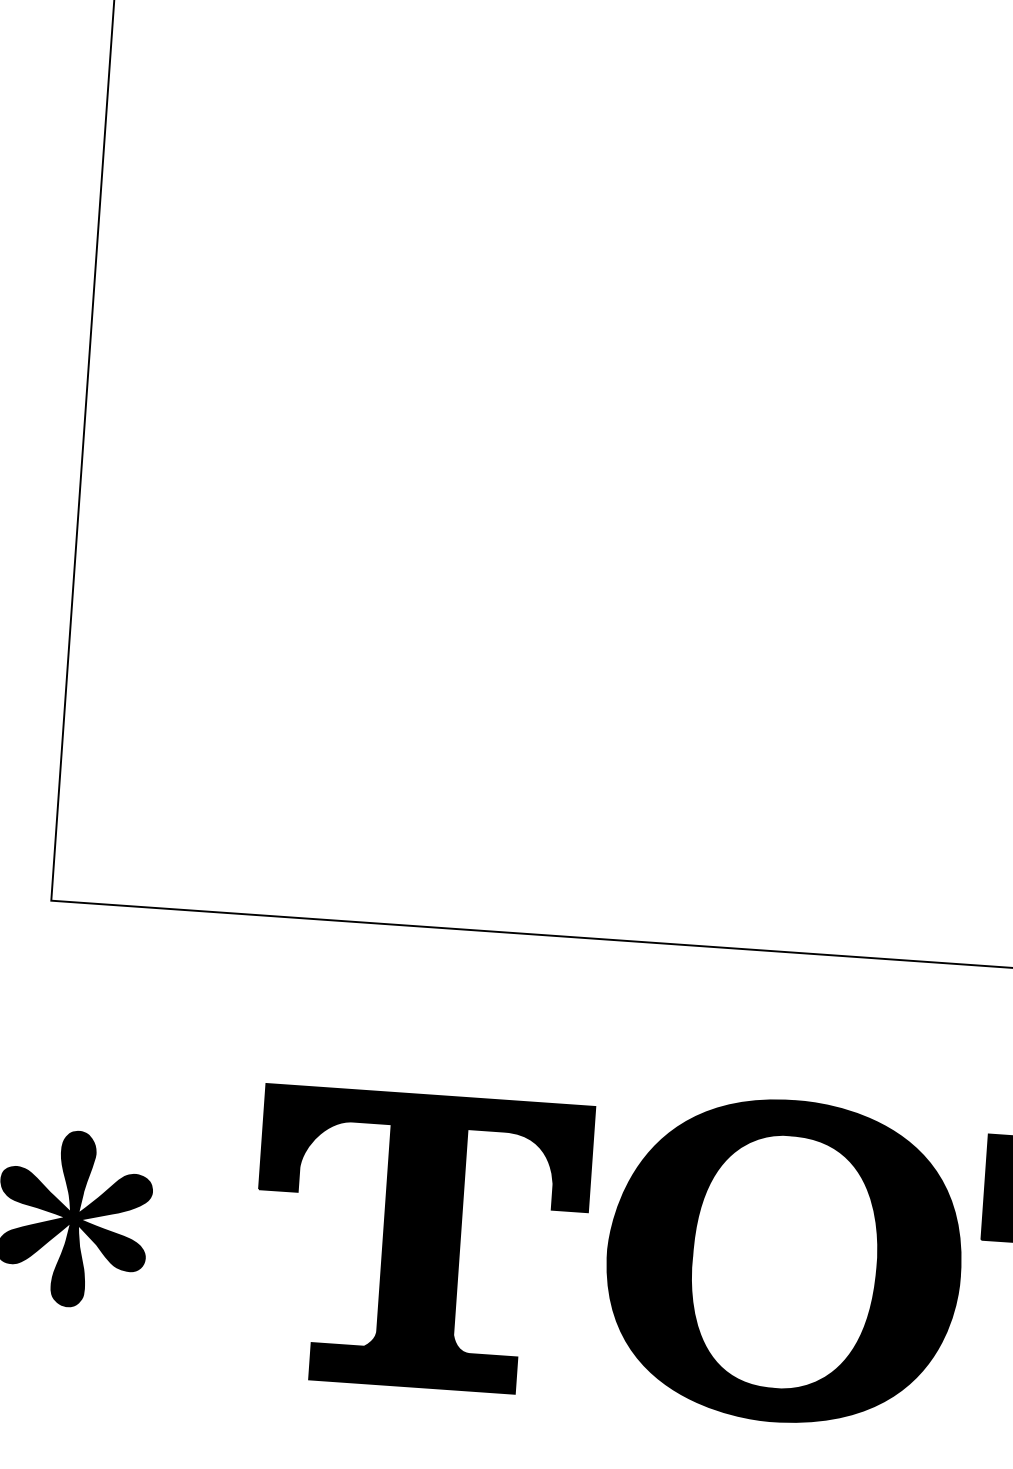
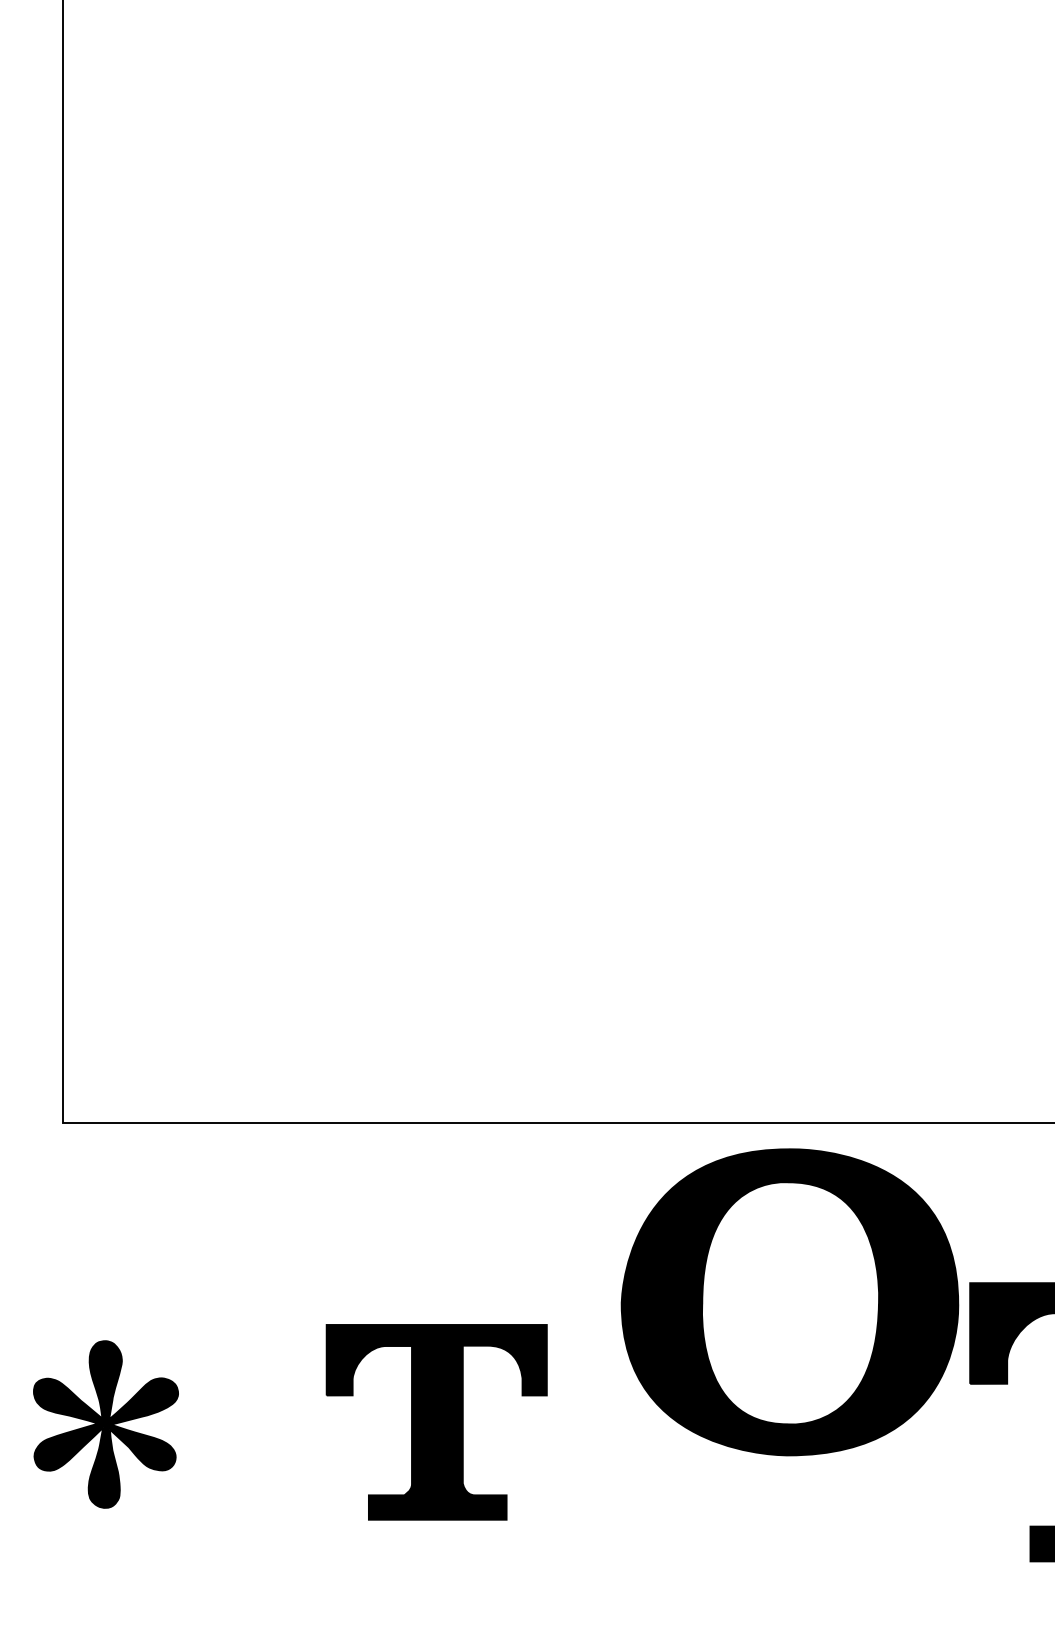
part: (420, 1241) -> (436, 1422), size x0.7
part: (783, 1261) -> (789, 1302), moved

